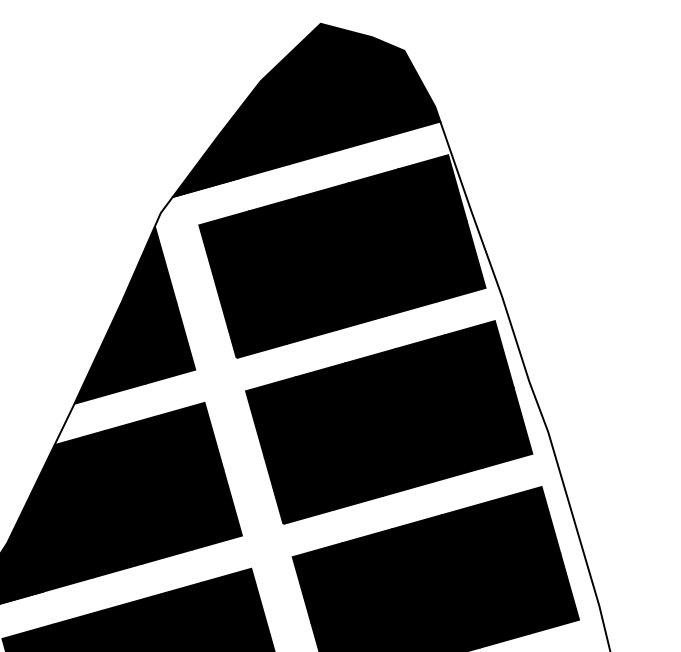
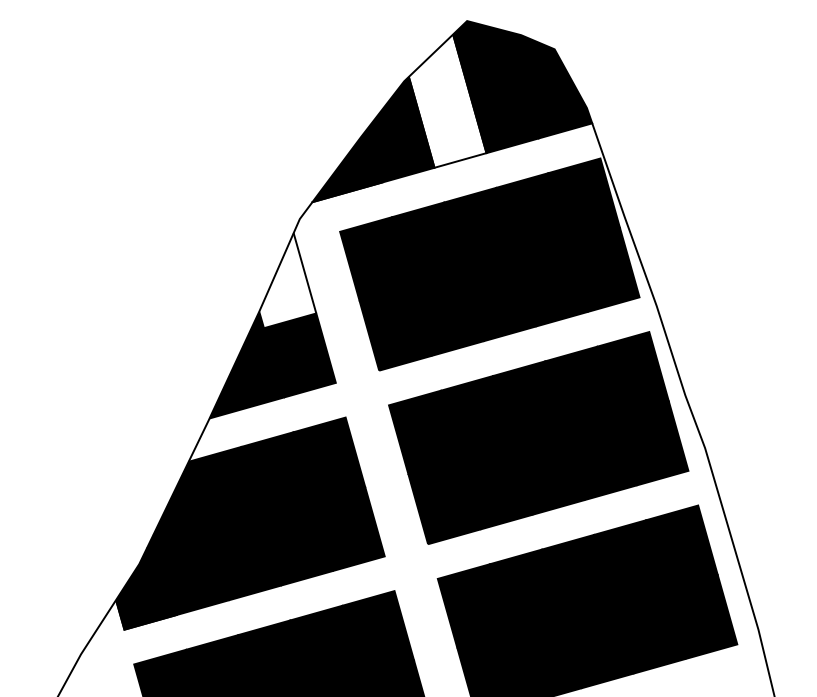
fill: (301, 99) -> (447, 100), removed
fill: (148, 271) -> (287, 280), removed

